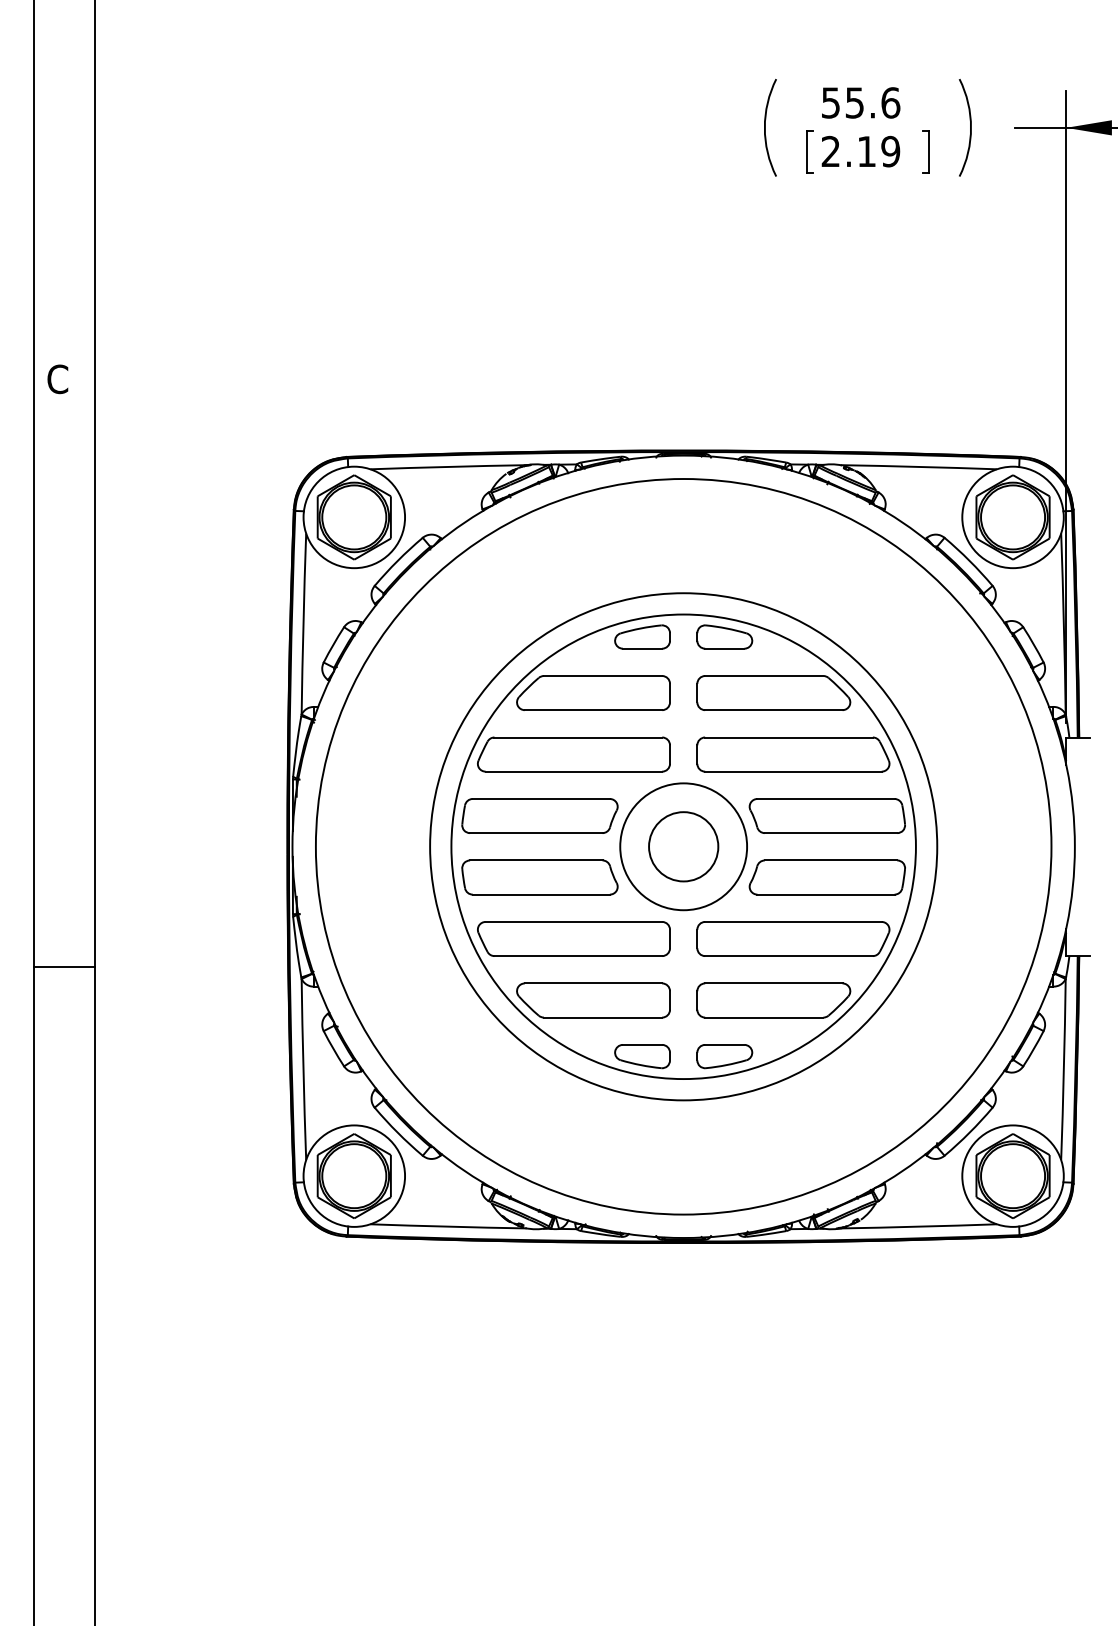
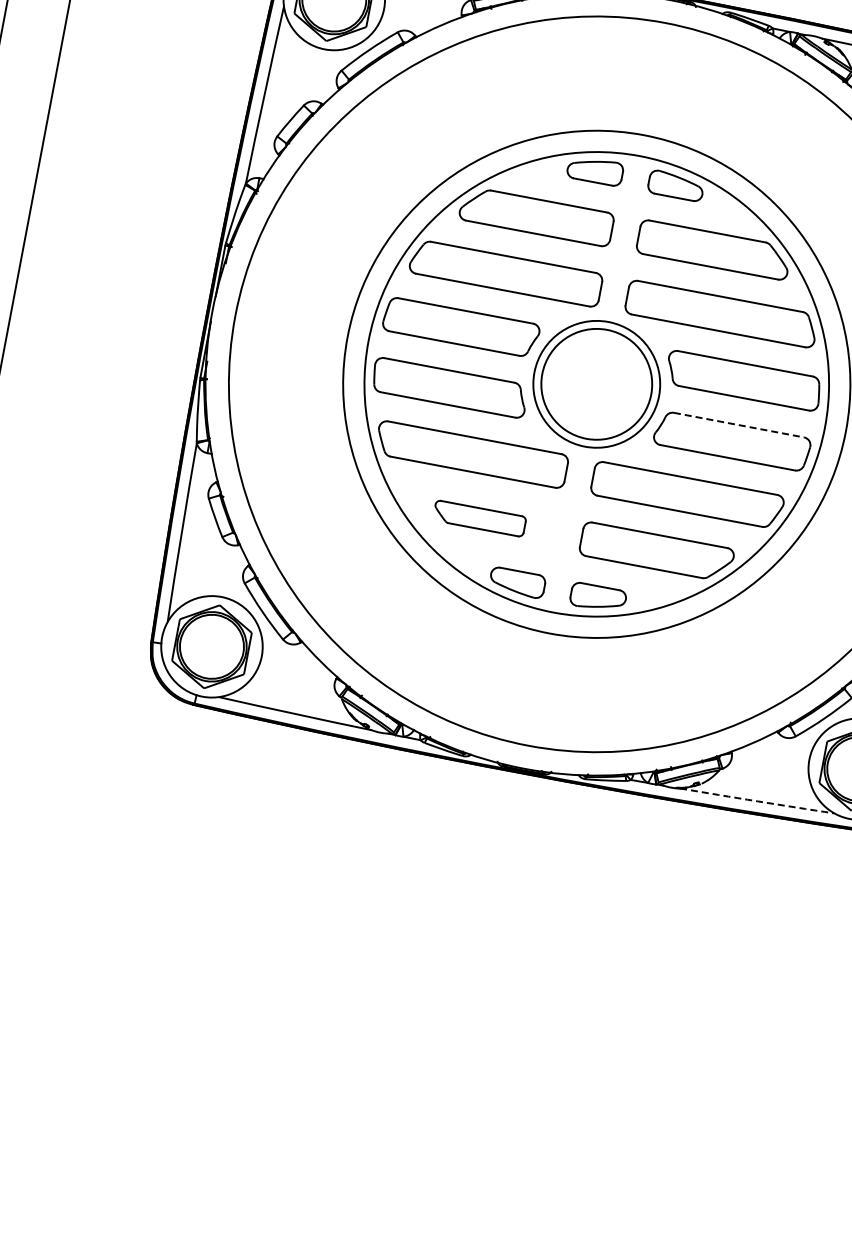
circle: (683, 846) -> (596, 384), size x1.6
line: (831, 860) -> (739, 425), solid -> dashed
part: (593, 1000) -> (479, 518), size x0.6
arc: (918, 1226) -> (757, 801), solid -> dashed

